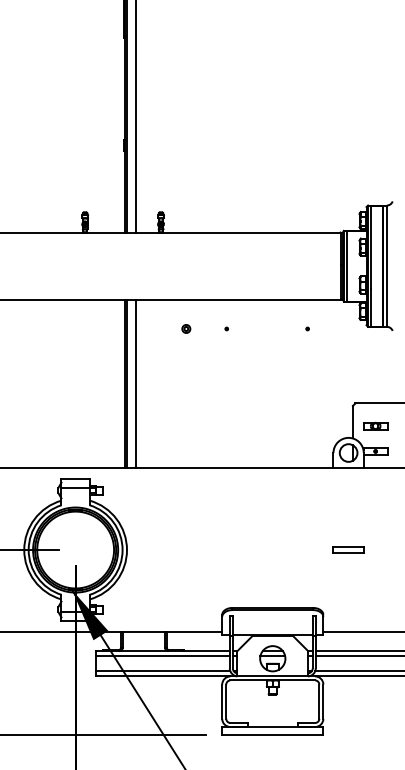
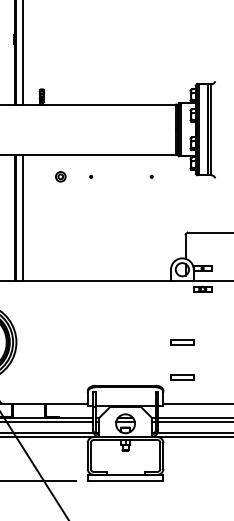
part: (186, 328) -> (60, 176), size x1.6
part: (375, 425) -> (202, 288), moved
part: (348, 596) -> (182, 377), added

